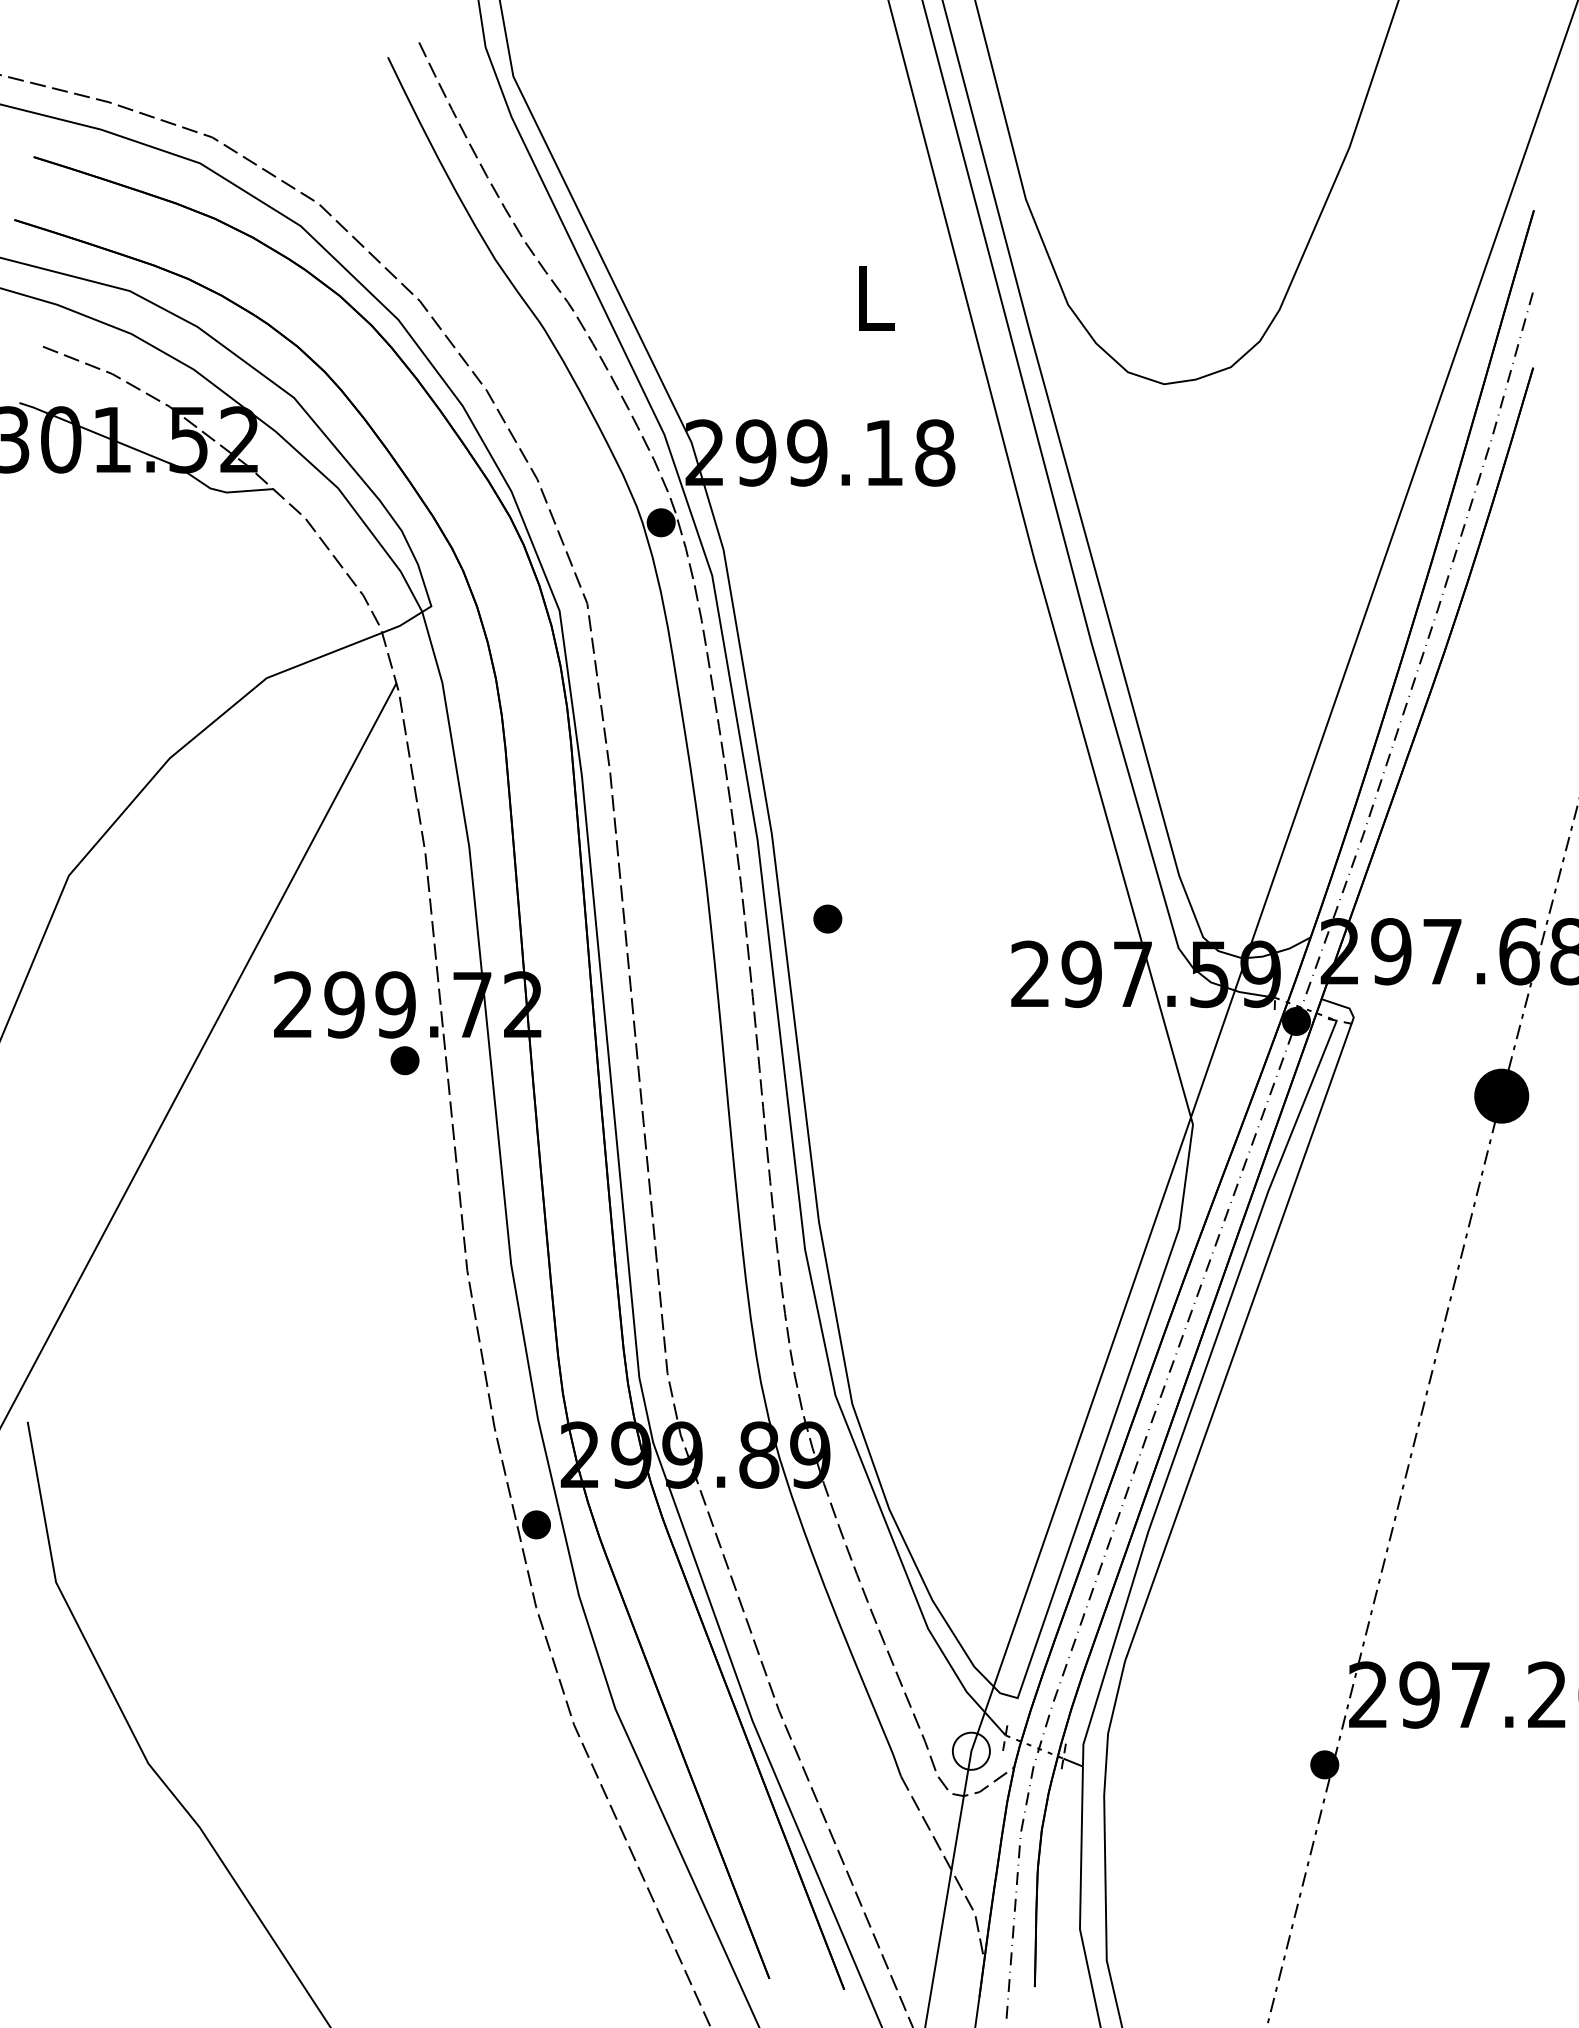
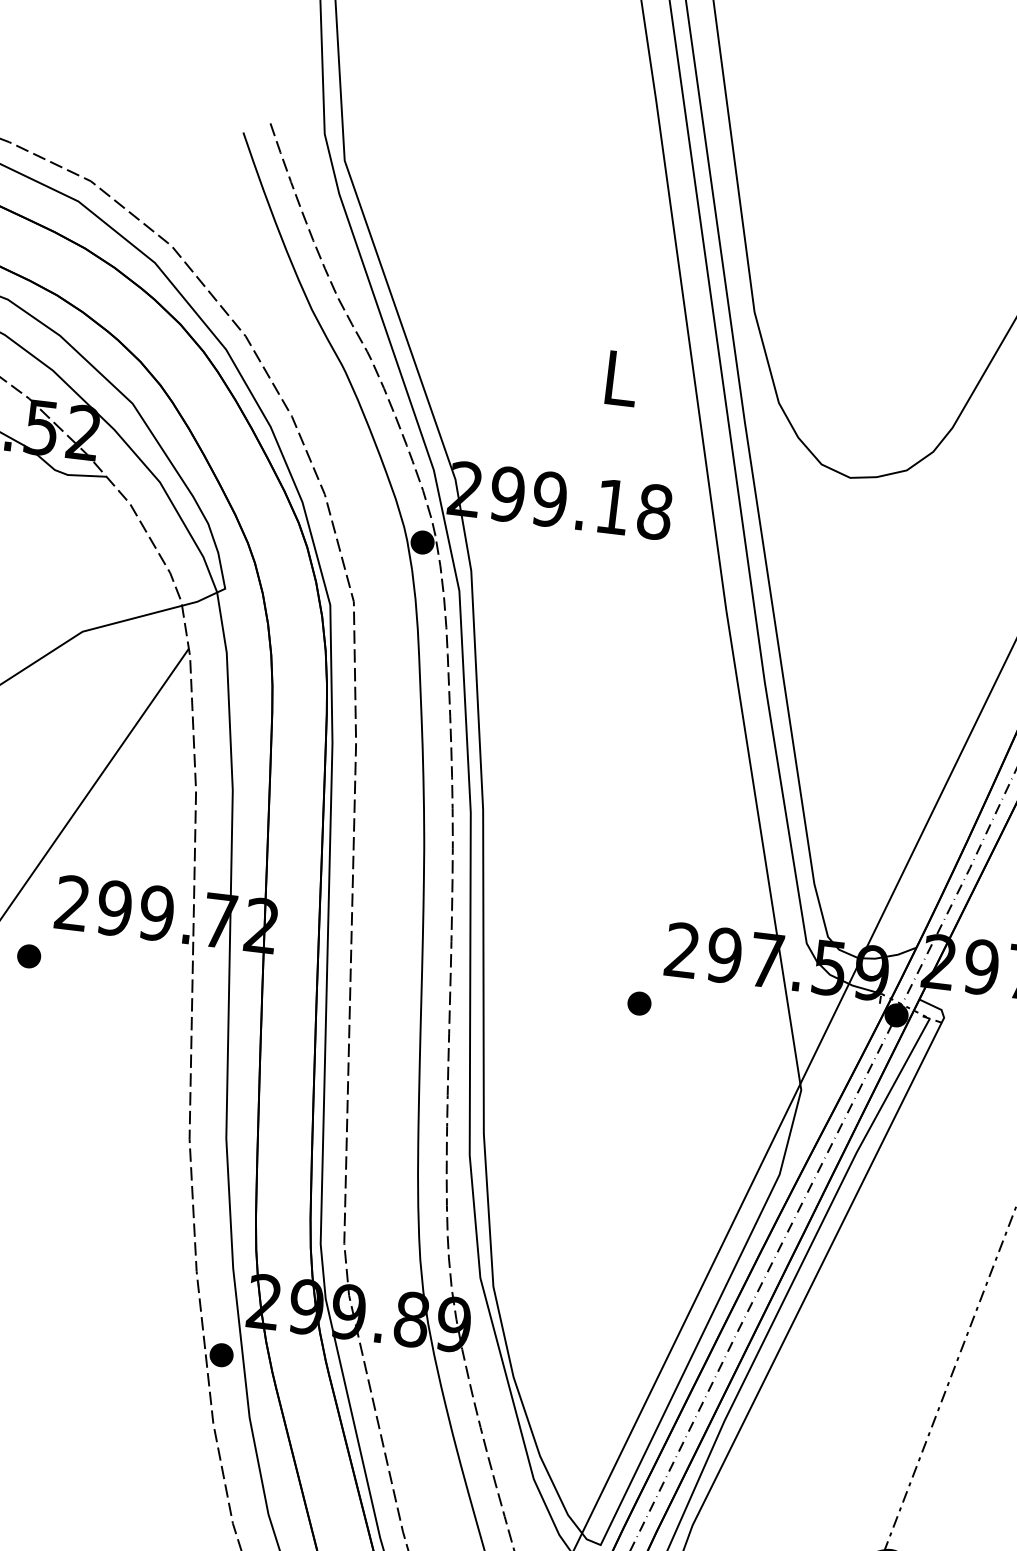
part: (827, 918) -> (639, 1003), moved
part: (404, 1060) -> (28, 956), moved

